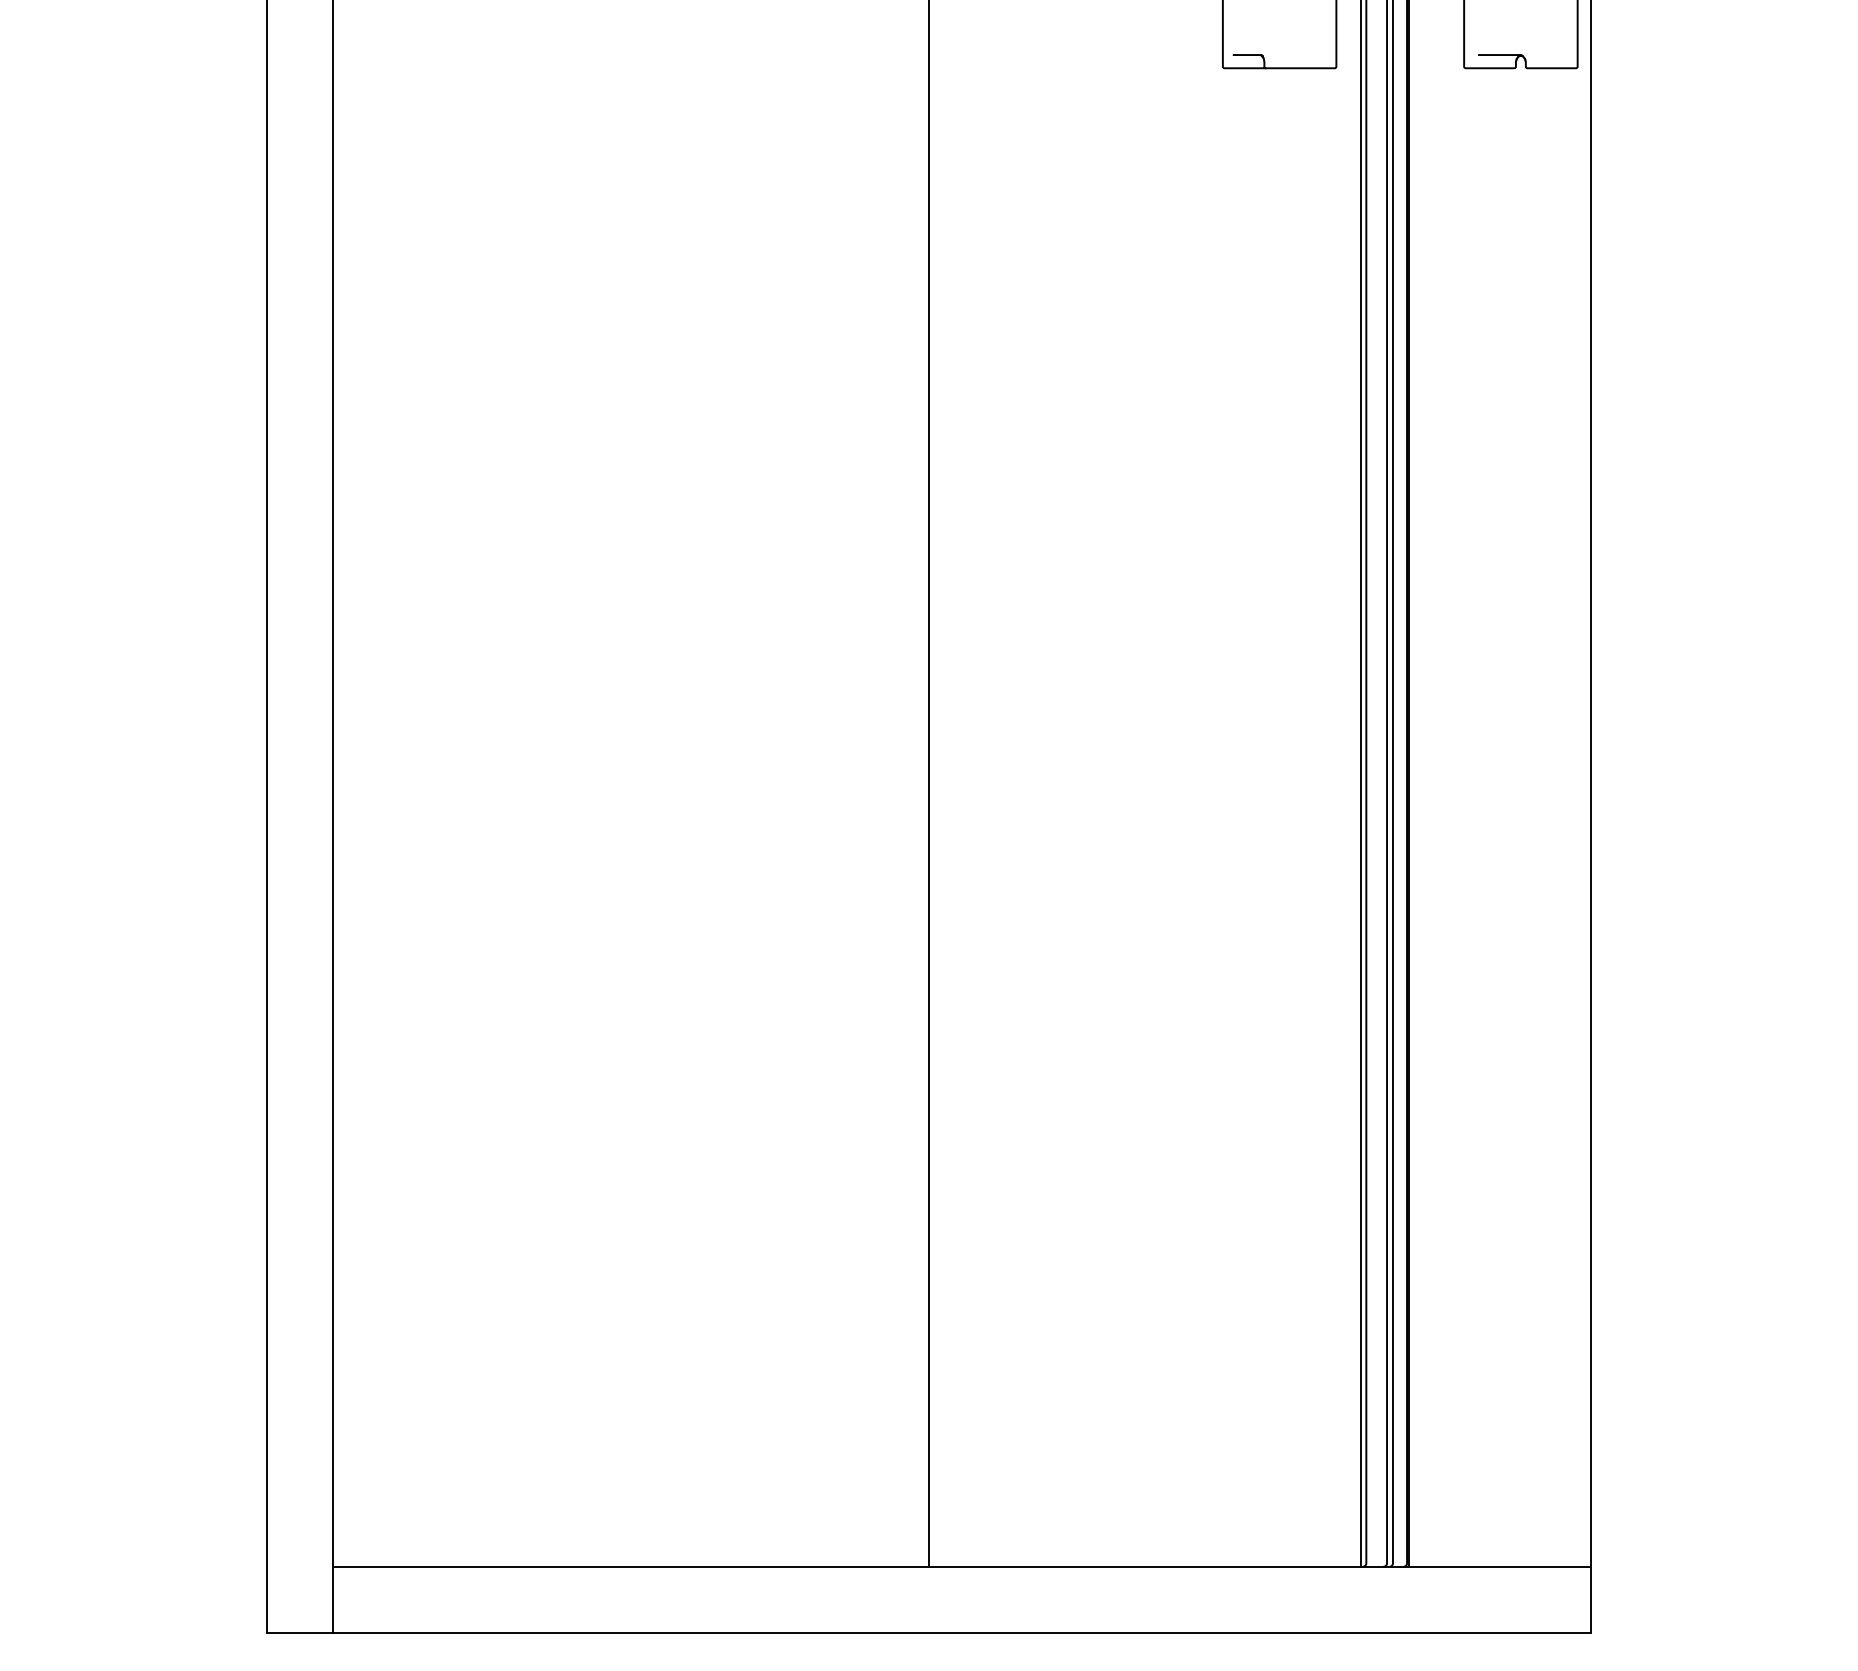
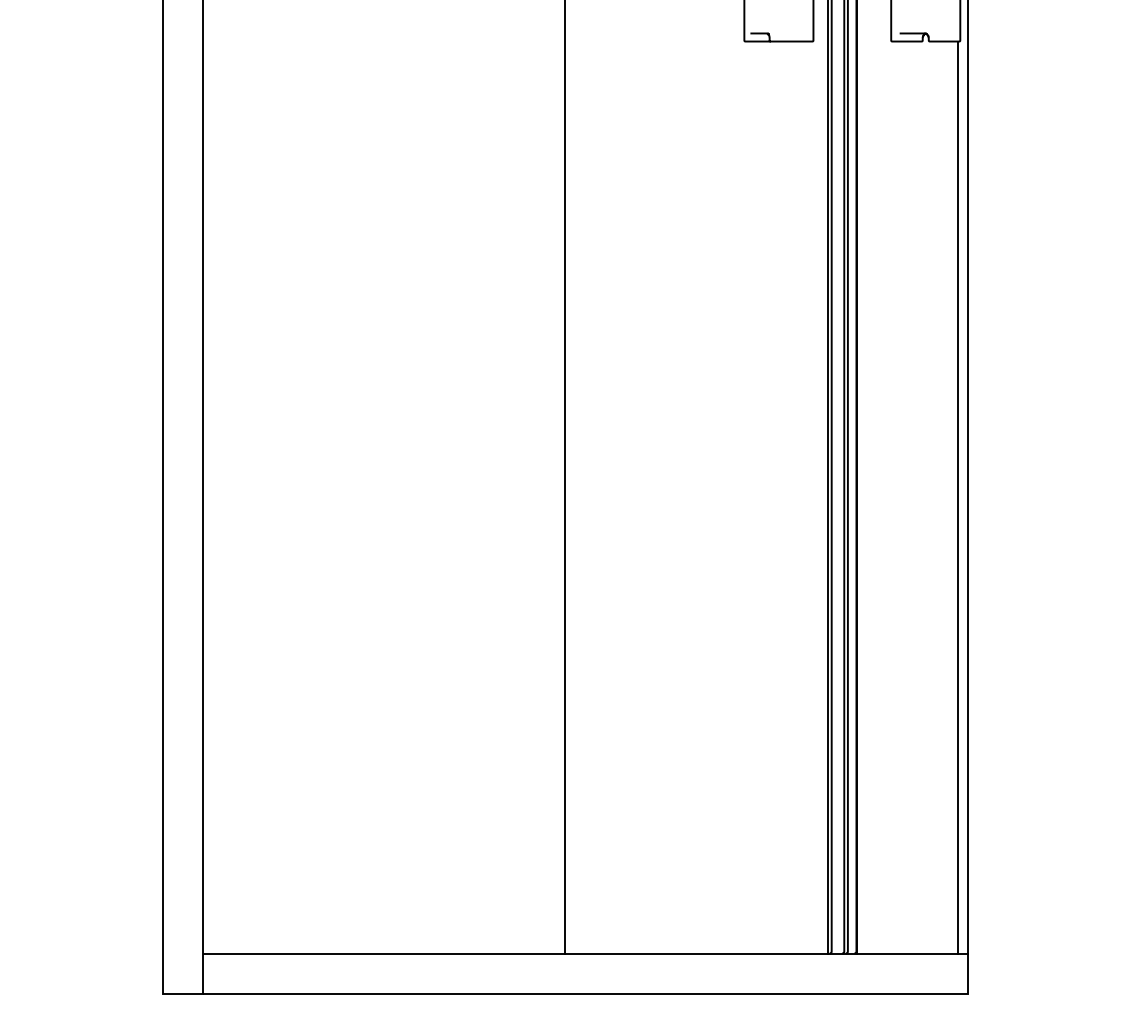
line: (1574, 817) -> (958, 497), added

